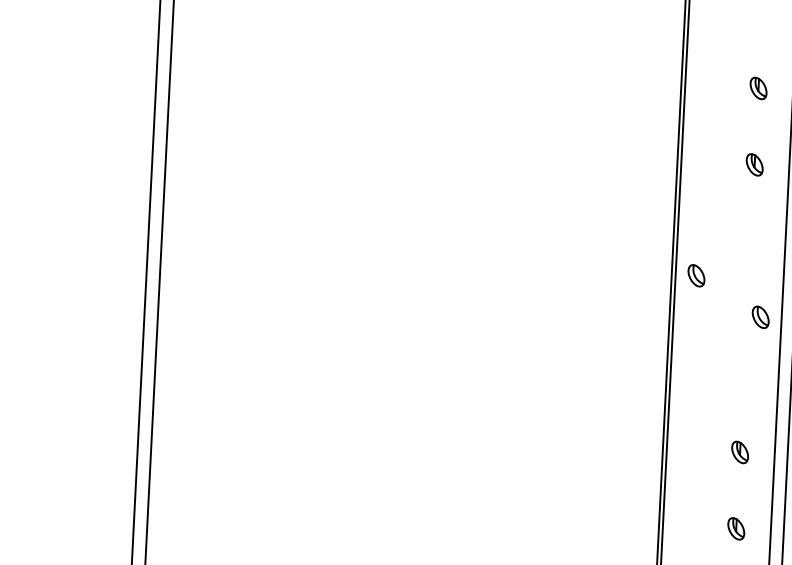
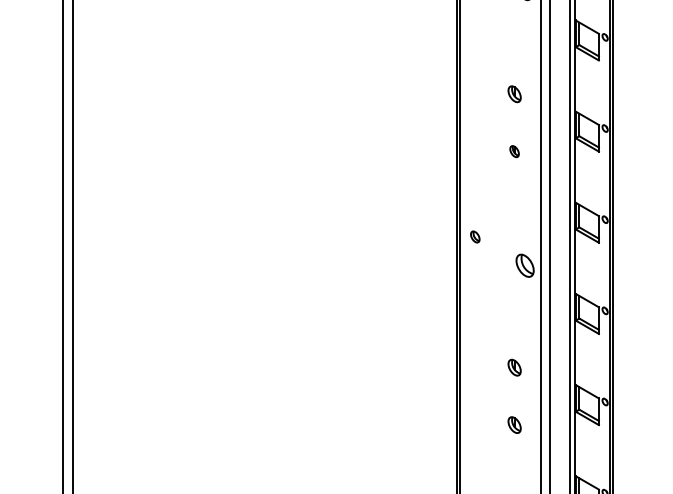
part: (754, 164) -> (514, 151), size x0.7
part: (696, 275) -> (475, 236), size x0.7
part: (760, 317) -> (524, 265), size x1.4

